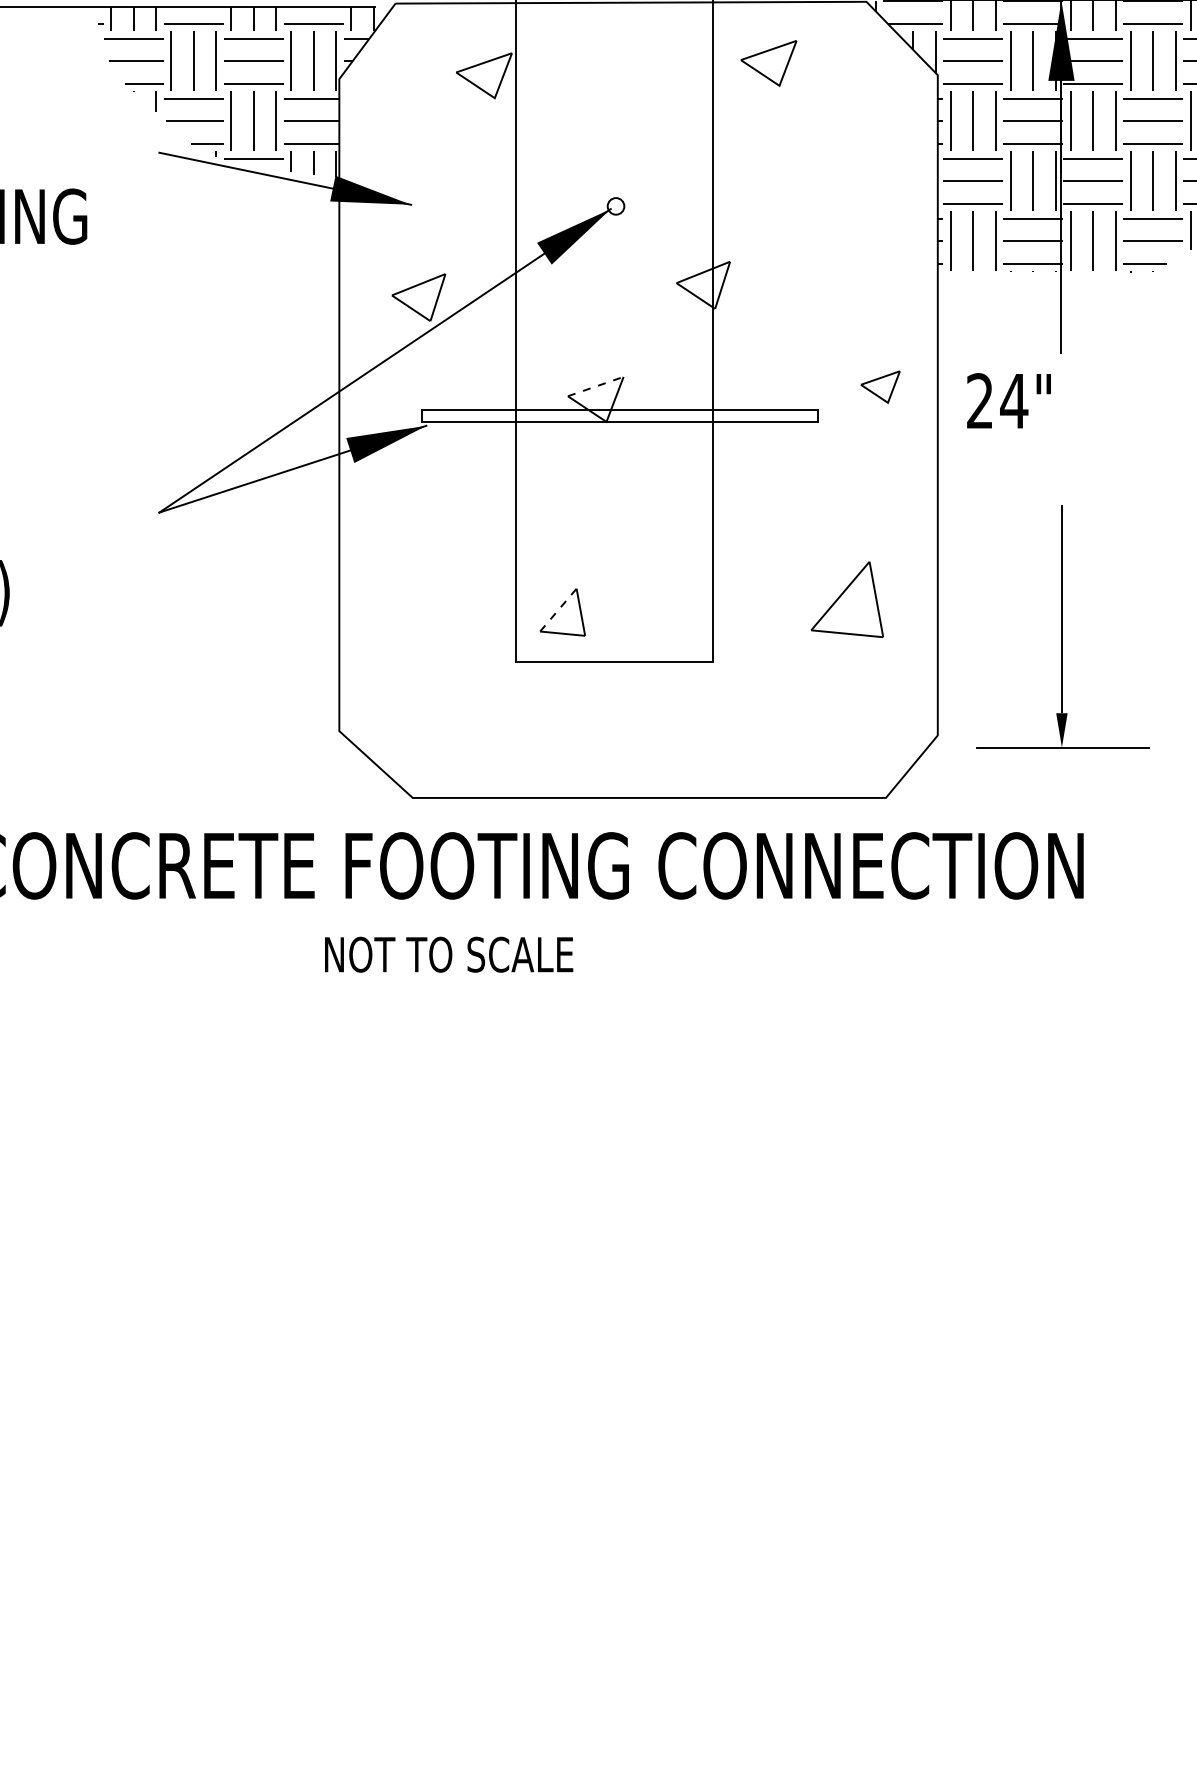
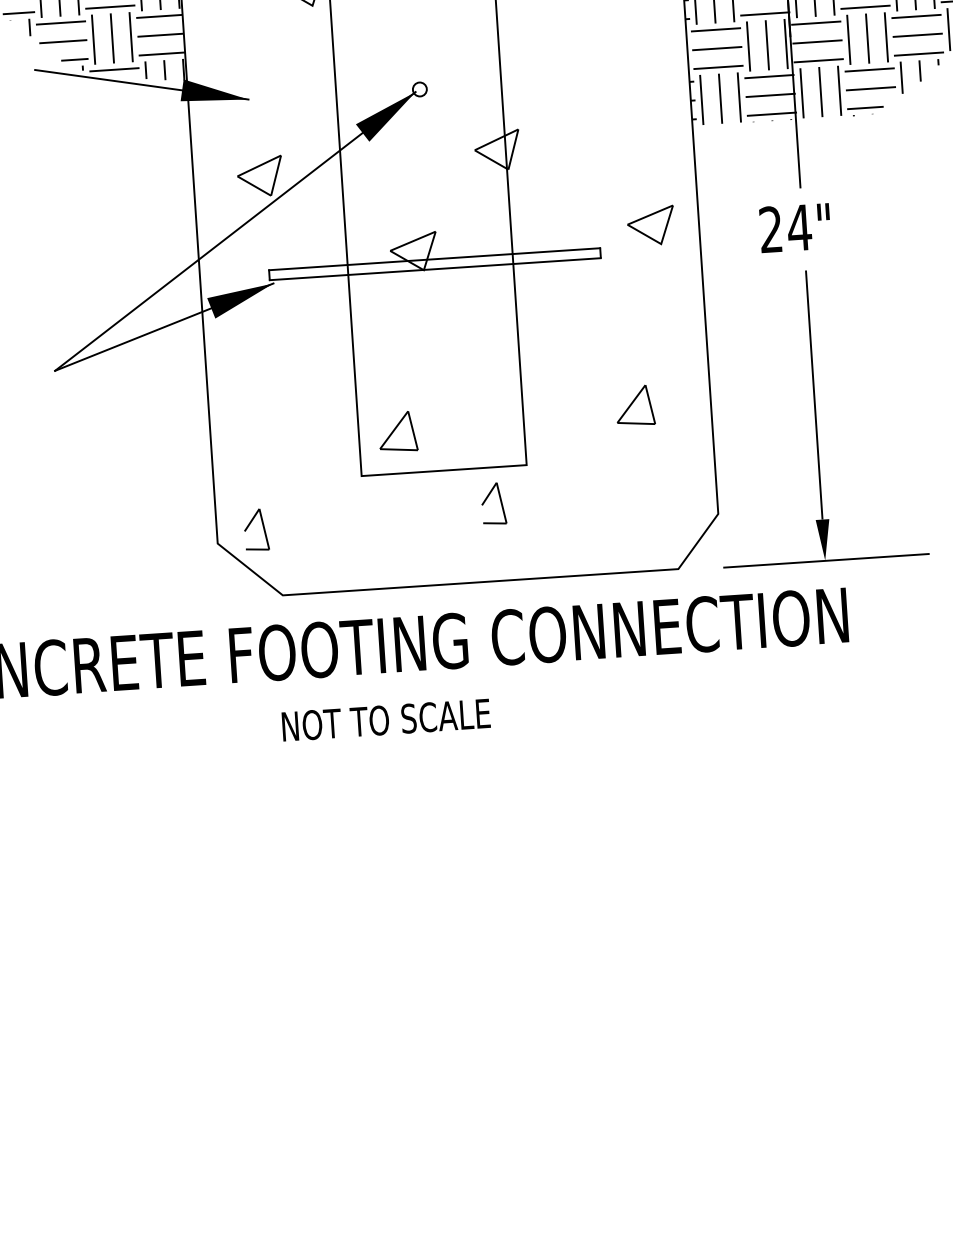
line: (596, 386) -> (413, 241), dashed -> solid
part: (880, 386) -> (651, 225), size x1.43
text: (1008, 400) -> (794, 227), moved
part: (847, 600) -> (635, 406), size x0.62
line: (558, 609) -> (394, 429), dashed -> solid
part: (1062, 626) -> (816, 415), size x1.43
part: (662, 701) -> (486, 500), added
part: (394, 716) -> (263, 528), added
text: (449, 954) -> (386, 719), moved

